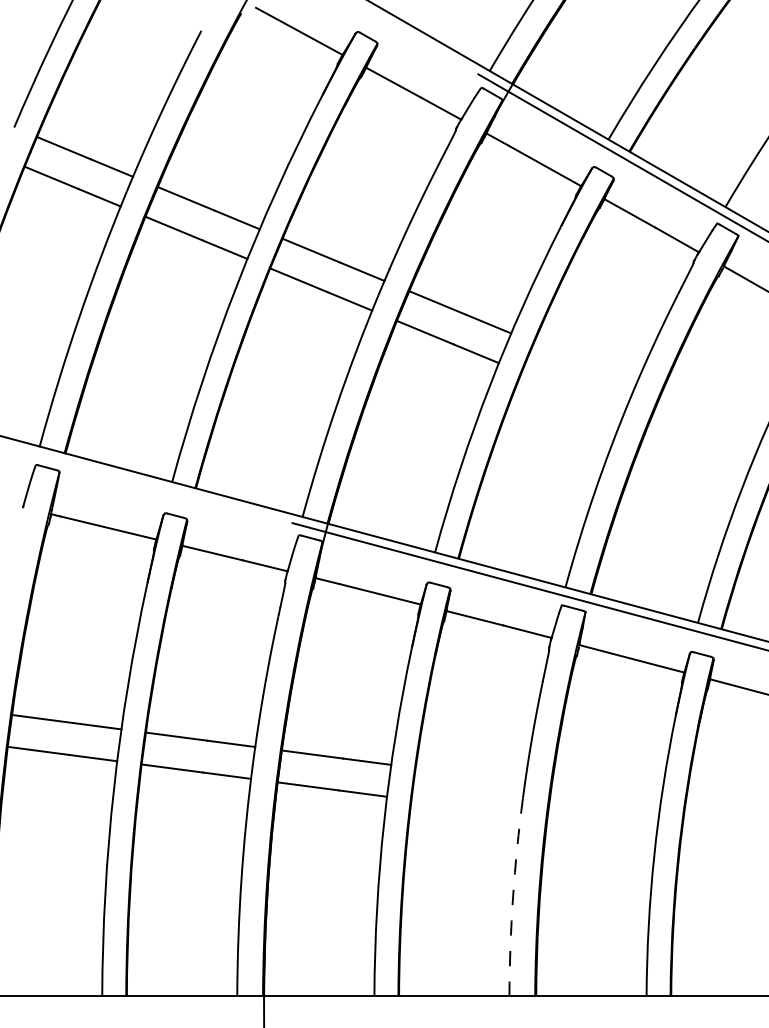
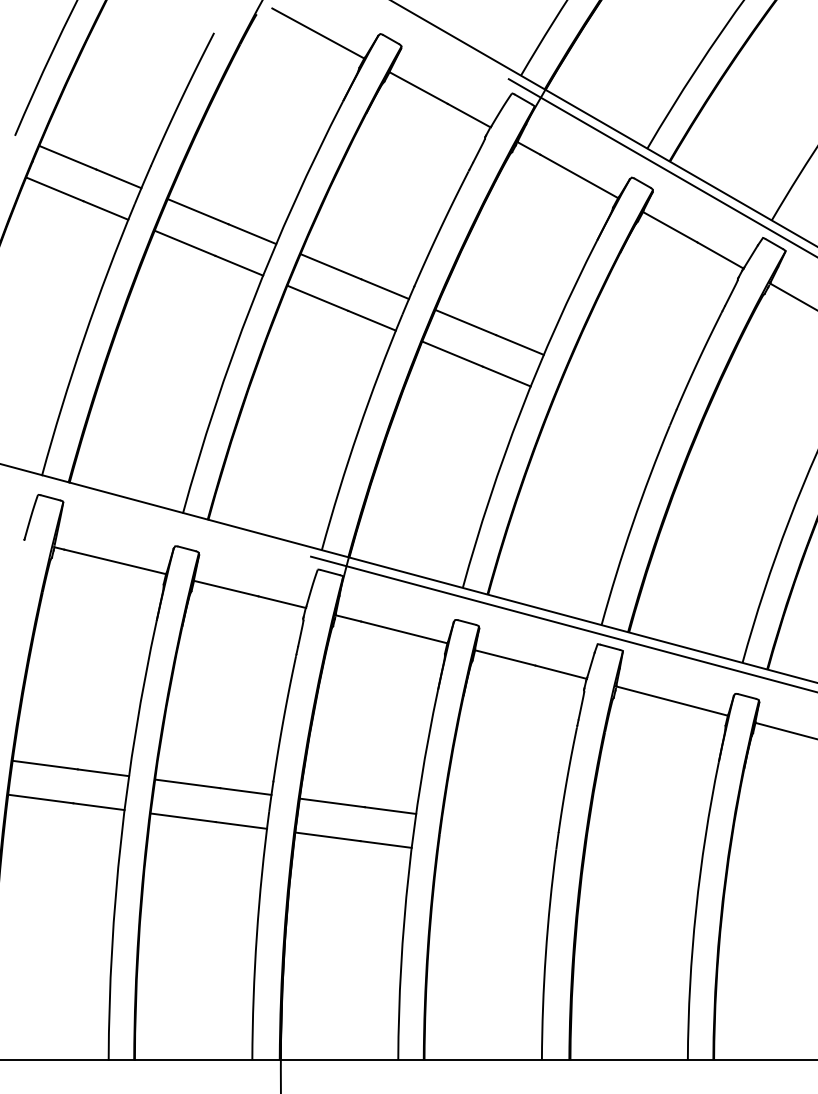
arc: (513, 897) -> (546, 955), dashed -> solid

